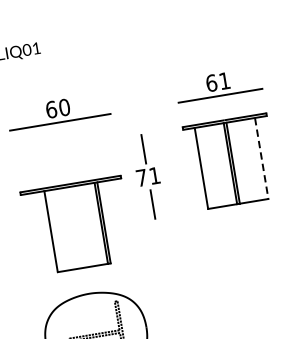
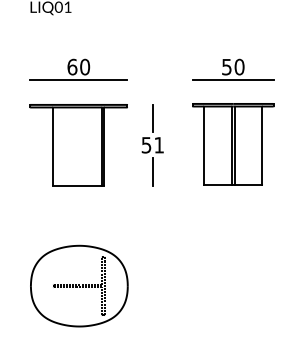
text: (218, 81) -> (233, 66), 61 -> 50
line: (261, 158) -> (262, 145), dashed -> solid
text: (141, 178) -> (146, 145), 71 -> 51
part: (77, 226) -> (78, 145), moved

